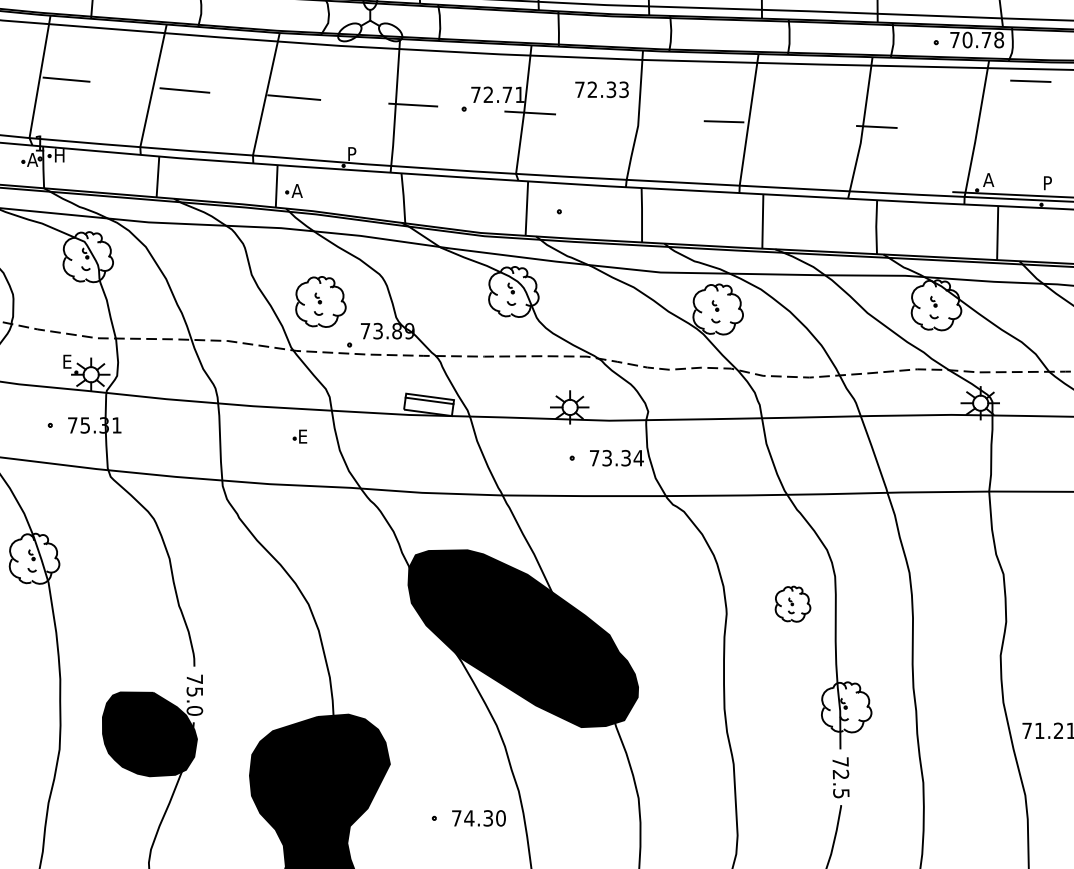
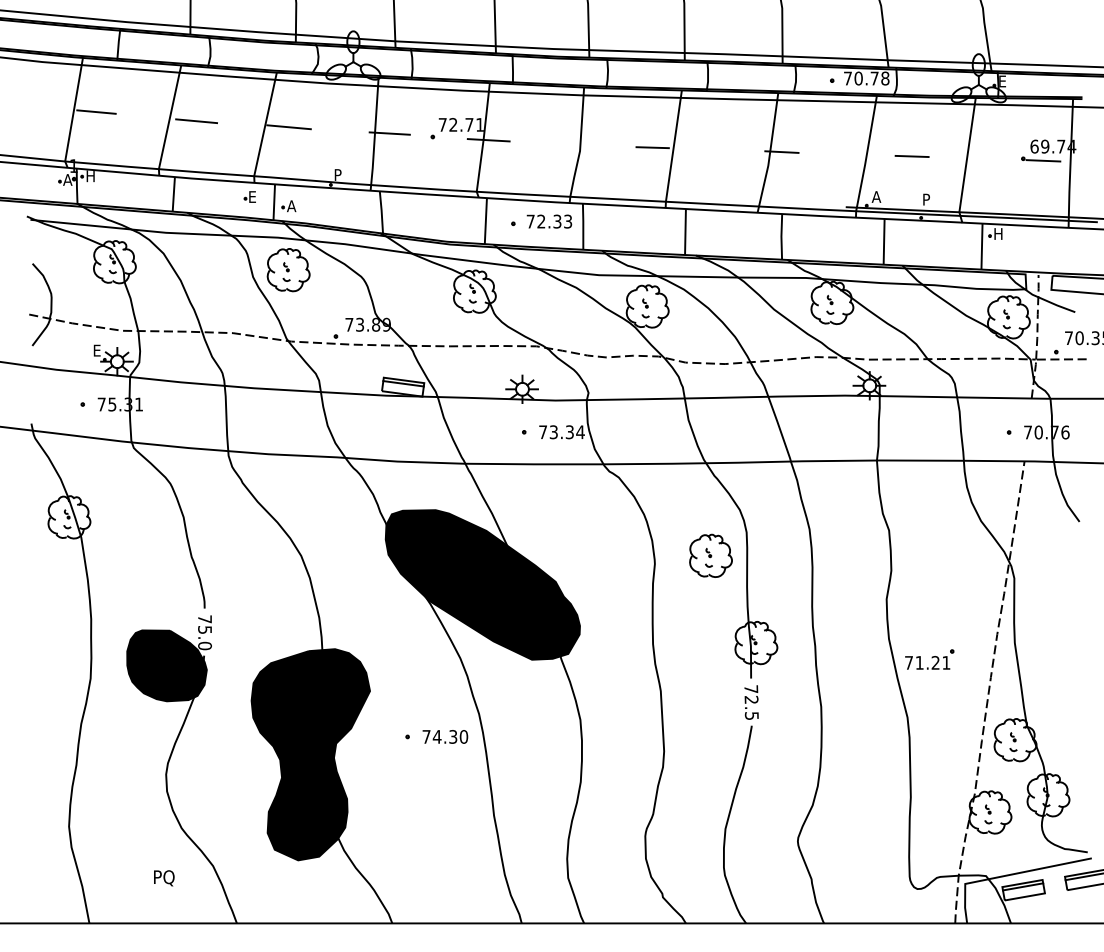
line: (1030, 81) -> (911, 156), moved
text: (602, 89) -> (549, 221), moved
part: (320, 302) -> (288, 270), moved
part: (299, 436) -> (249, 196), moved
part: (792, 603) -> (710, 555), size x1.43

